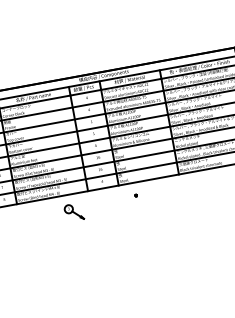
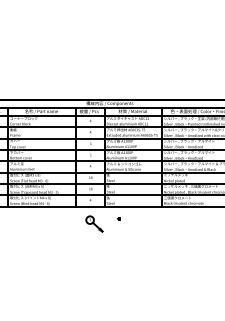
part: (74, 211) -> (94, 223), moved

